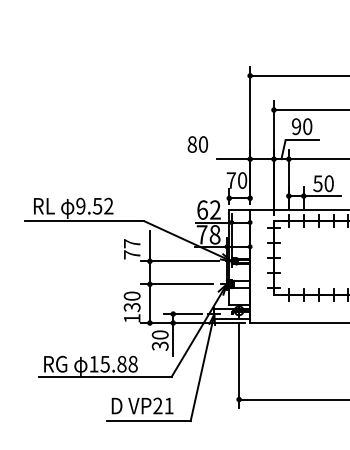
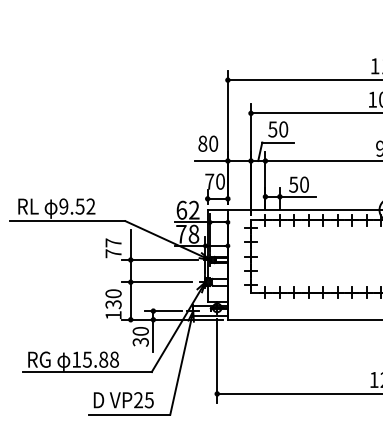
text: (296, 126) -> (272, 129), 90 -> 50
text: (198, 144) -> (208, 143), moved
text: (168, 406) -> (148, 400), VP21 -> VP25

